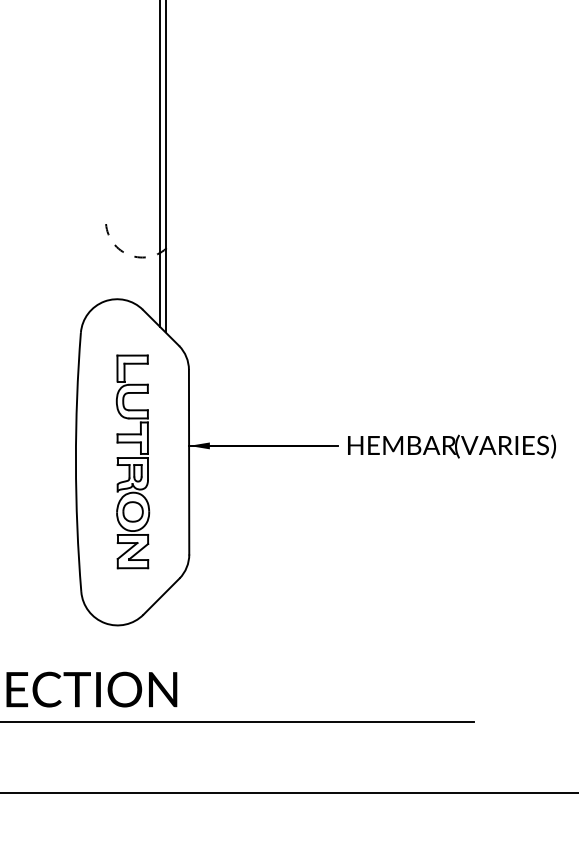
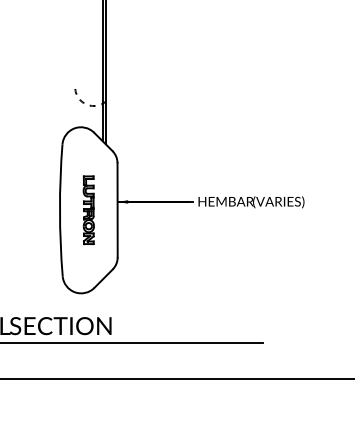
part: (131, 462) -> (88, 210), size x0.62

